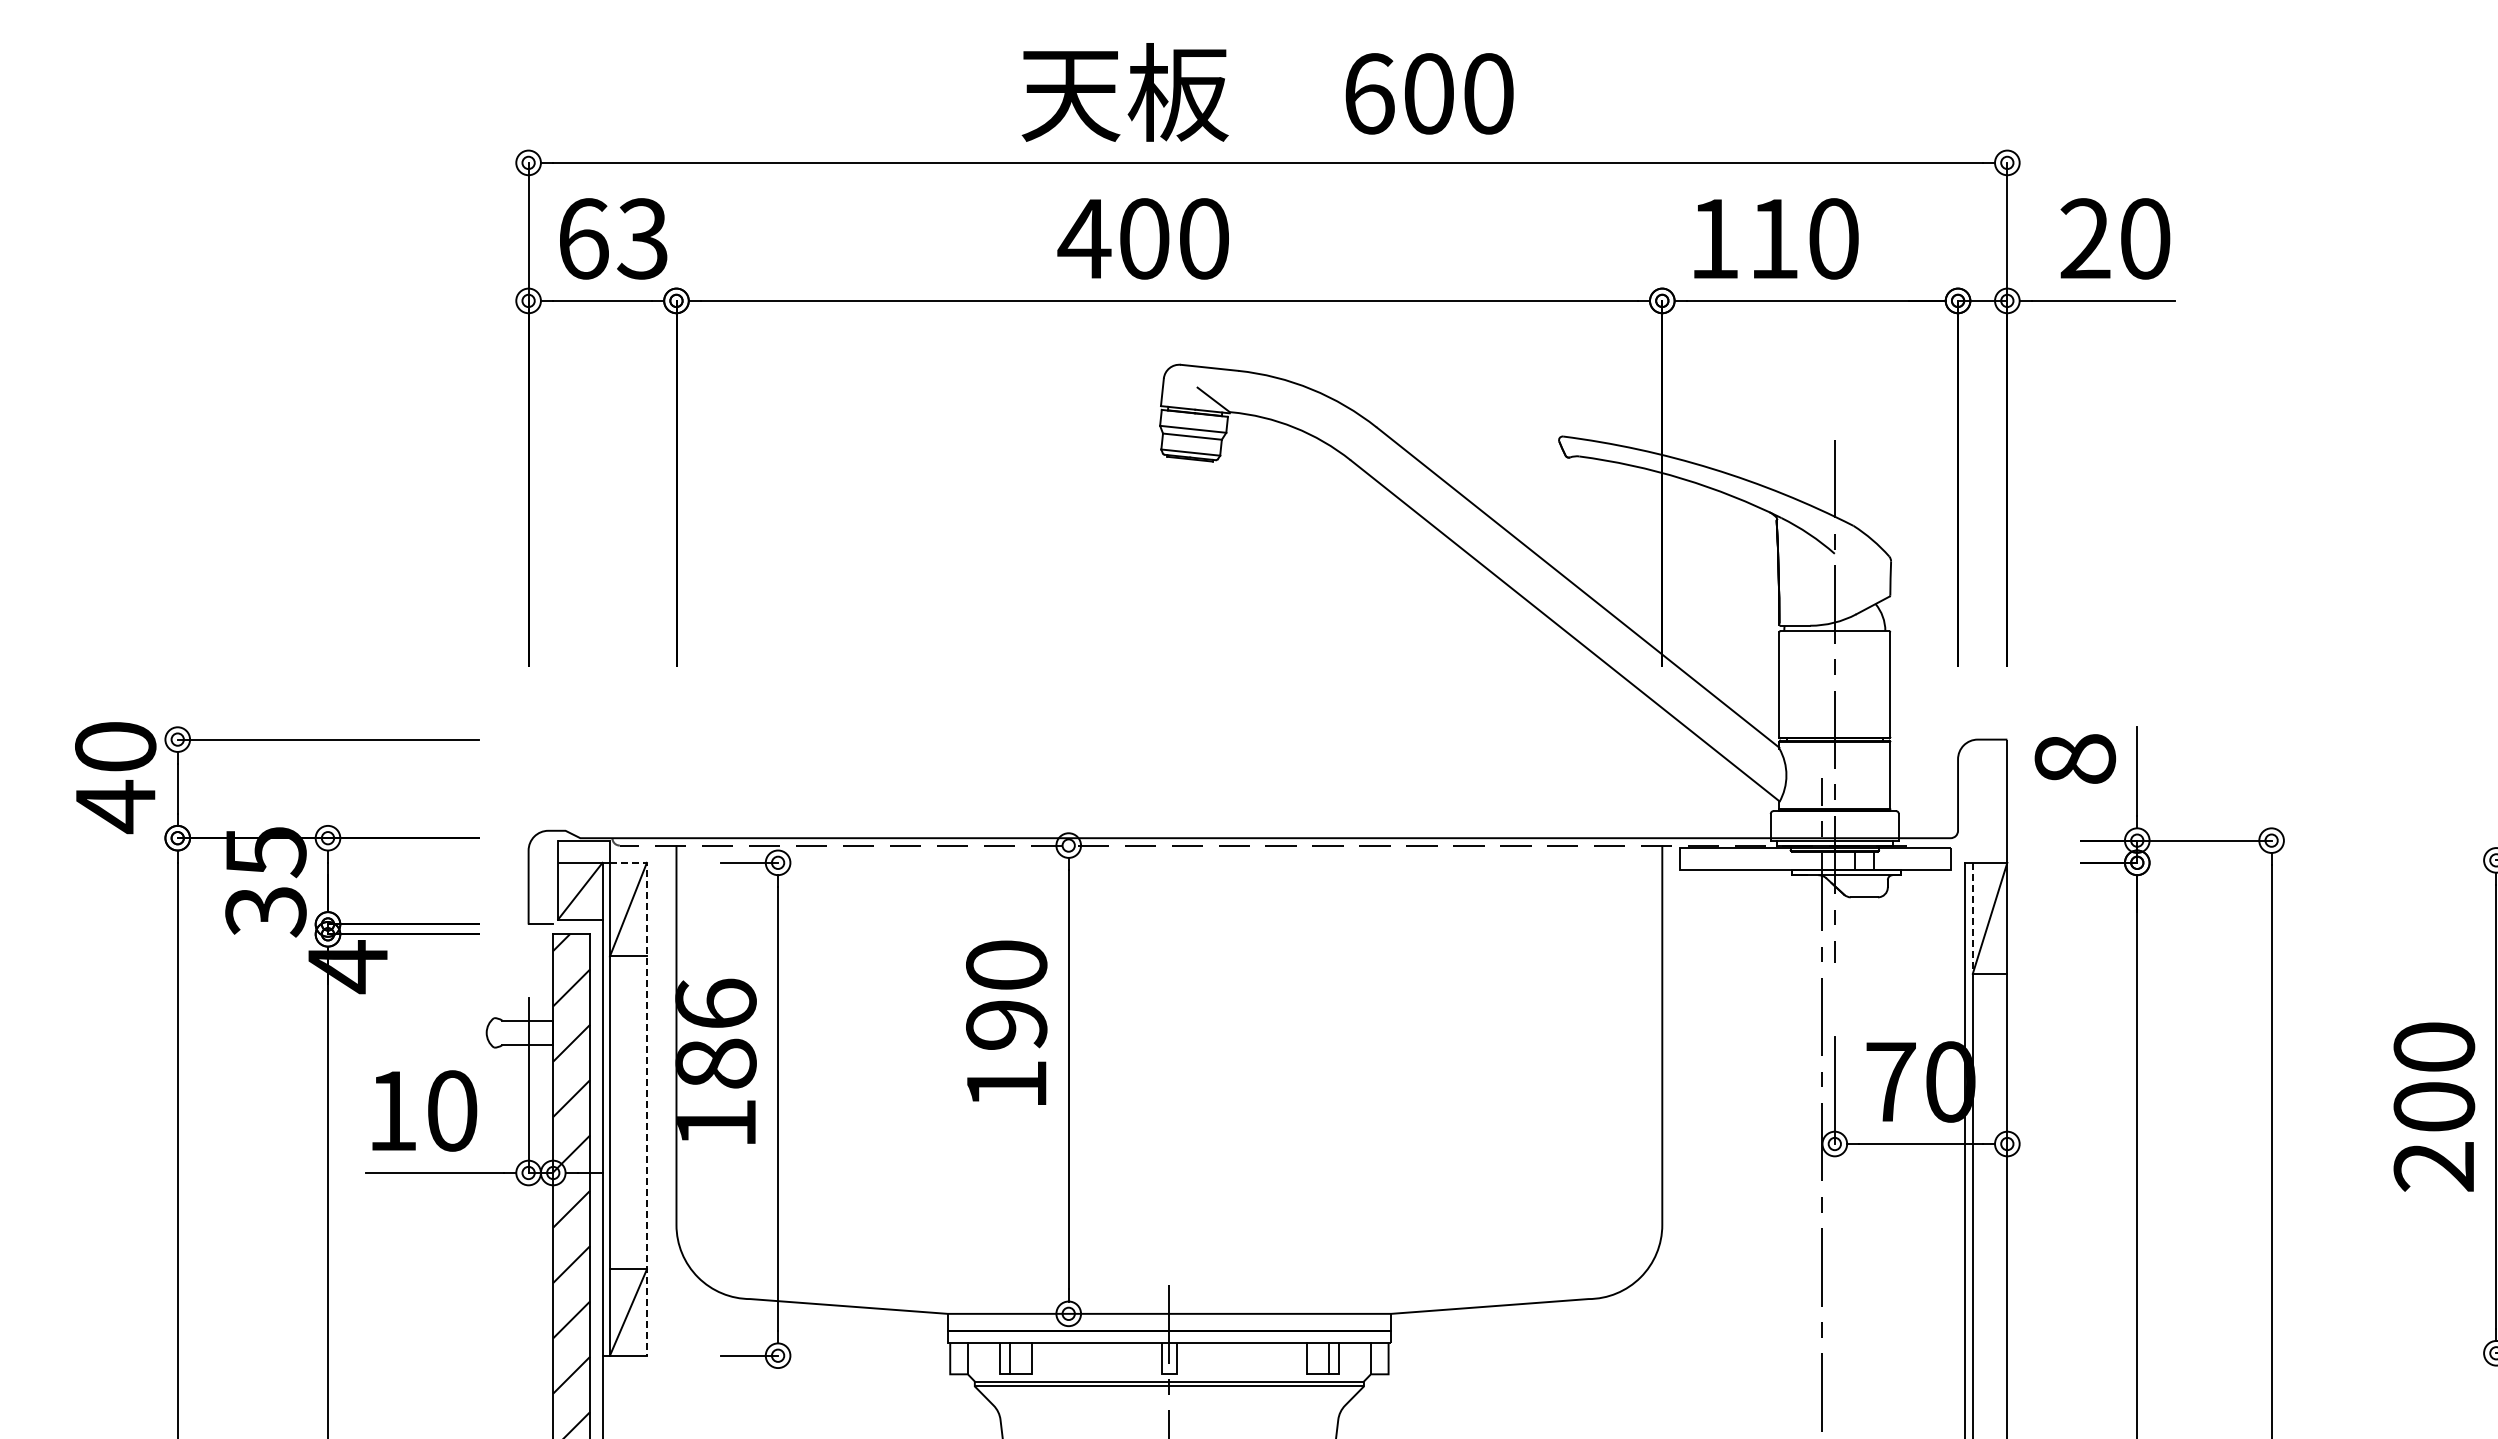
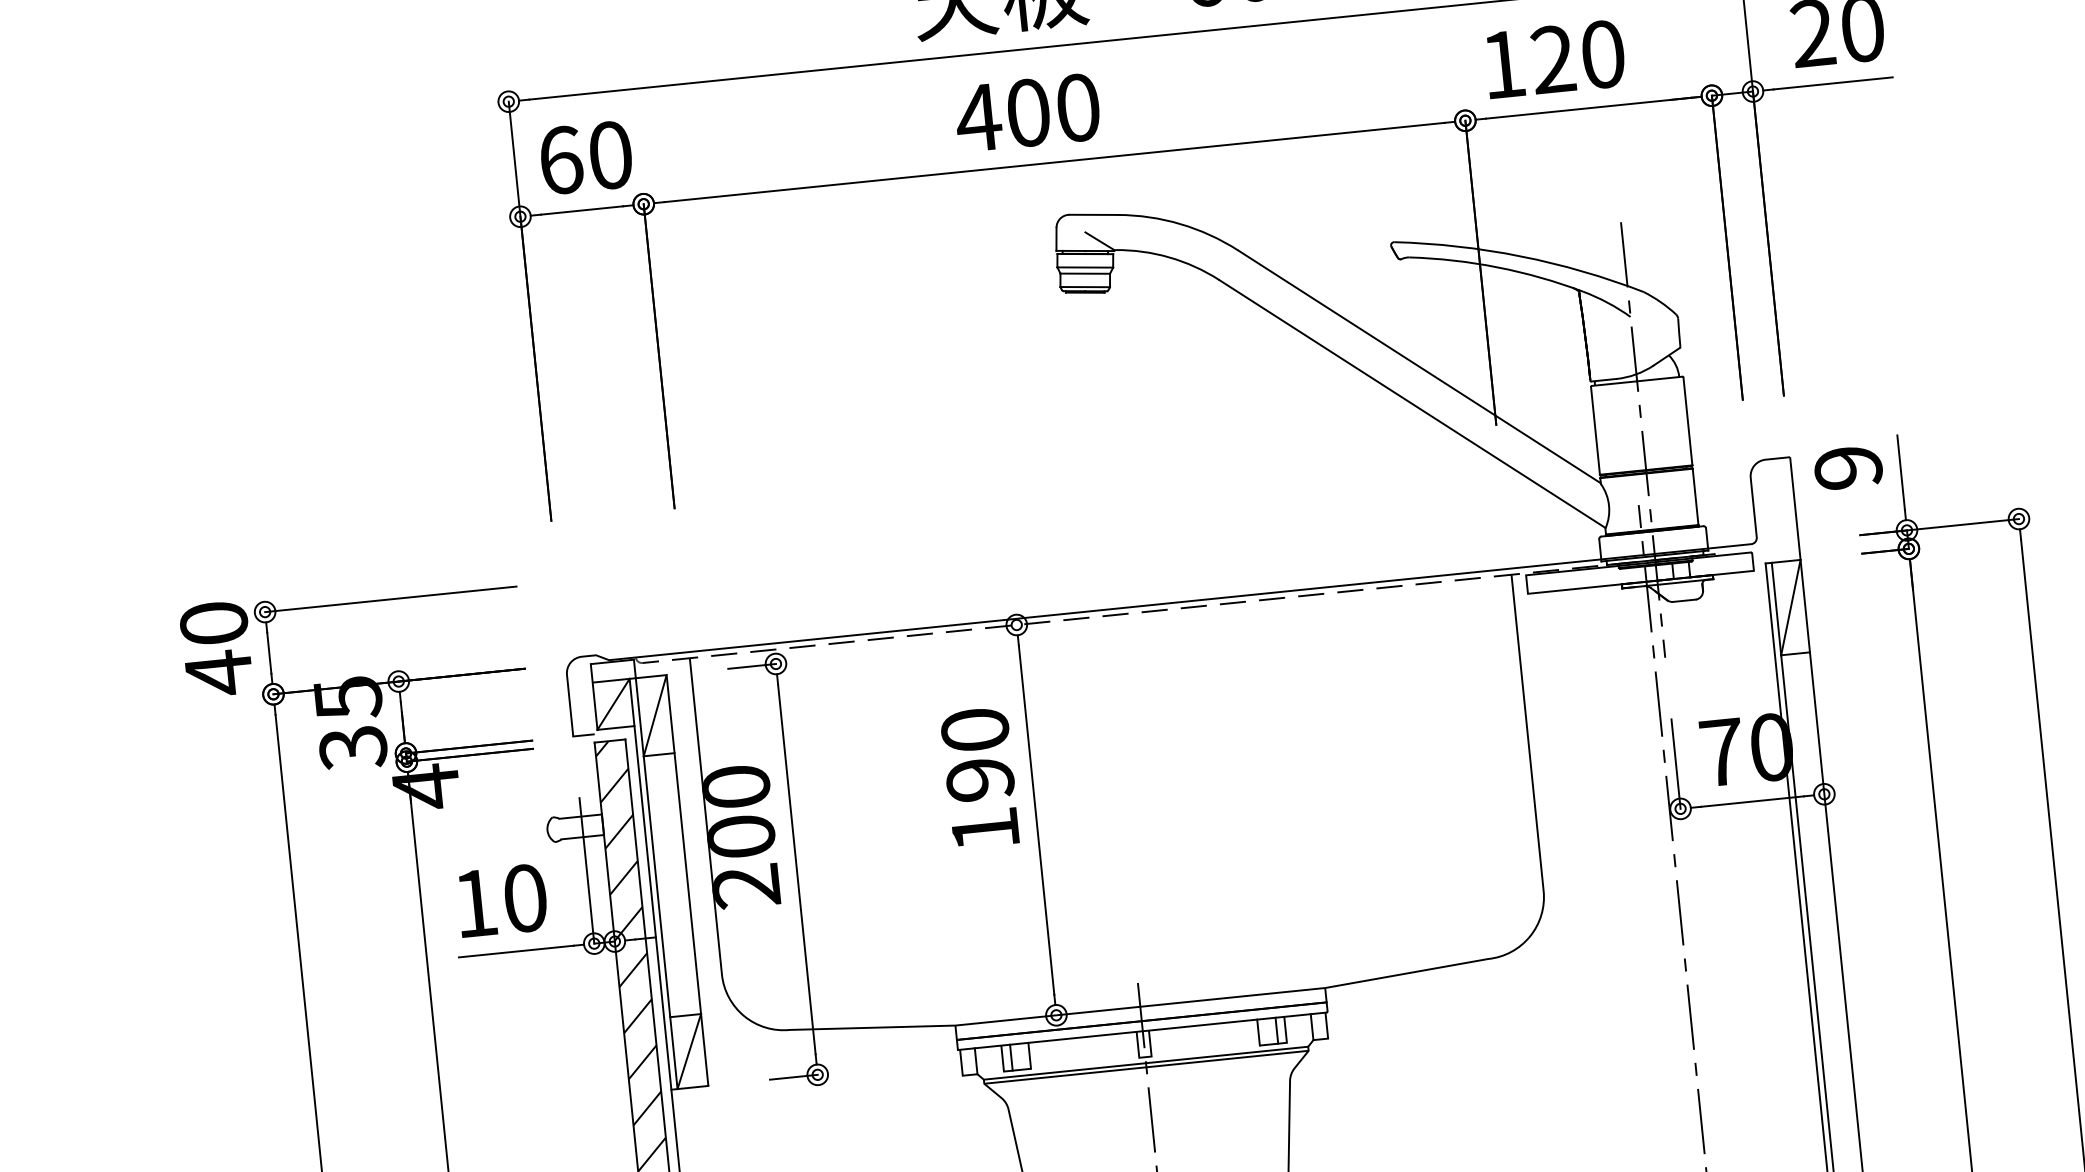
text: (642, 238) -> (610, 155), 63 -> 60
text: (1773, 238) -> (1552, 59), 110 -> 120
text: (2075, 759) -> (1848, 468), 8 -> 9
line: (1972, 918) -> (1776, 609), dashed -> solid
text: (715, 1063) -> (740, 836), 186 -> 200
line: (646, 1090) -> (685, 864), dashed -> solid

